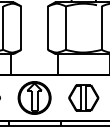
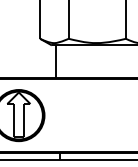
part: (83, 97) -> (96, 114), removed

